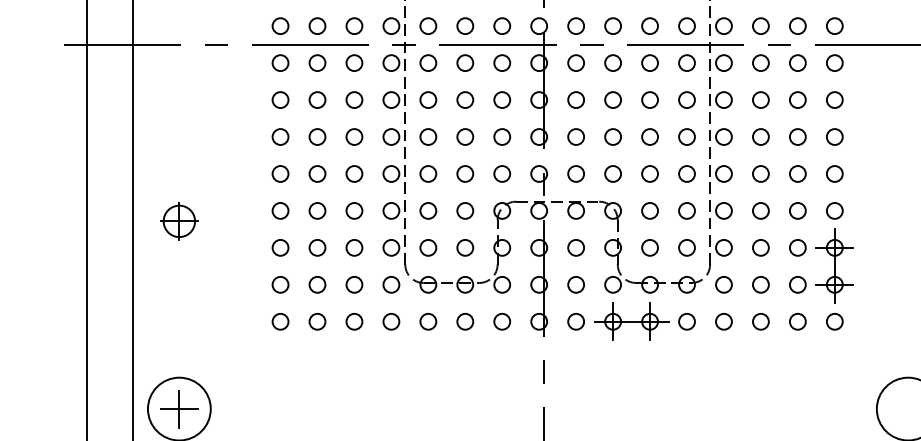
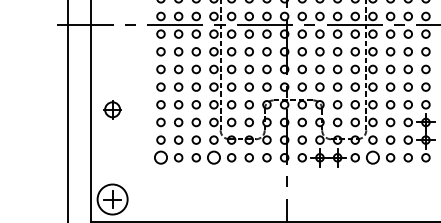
circle: (279, 321) -> (160, 157), size x1.6
circle: (390, 321) -> (213, 157), size x1.6
circle: (723, 321) -> (372, 157), size x1.6

